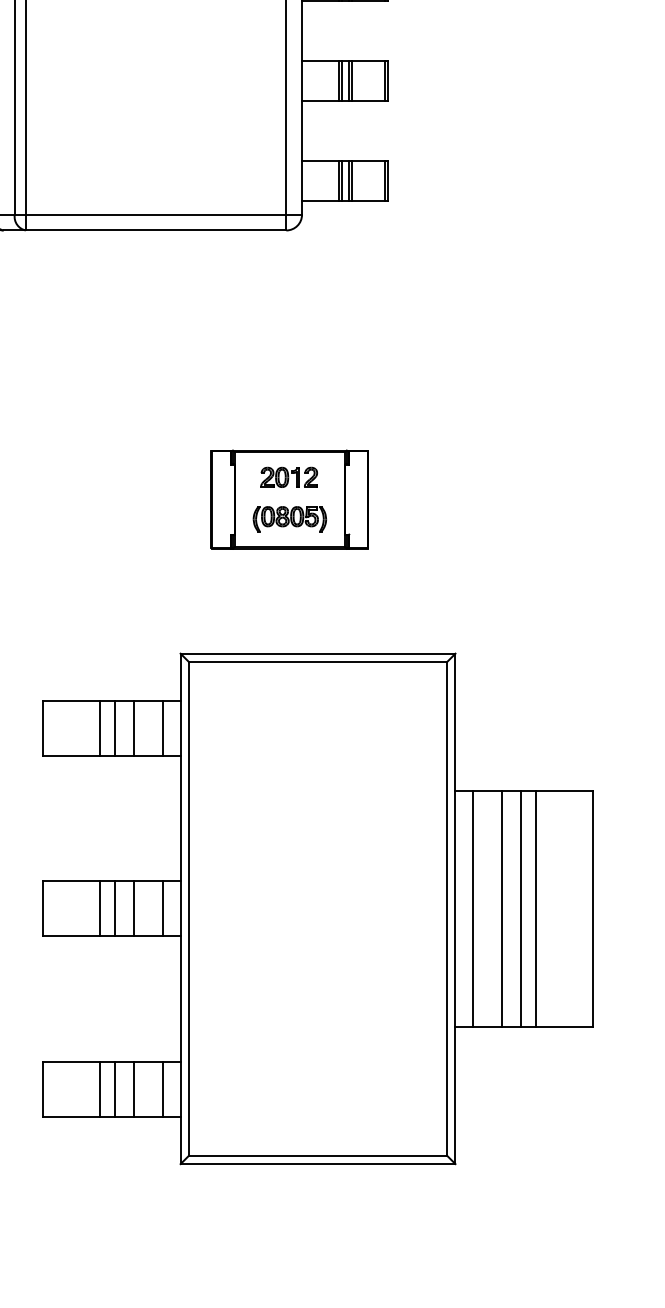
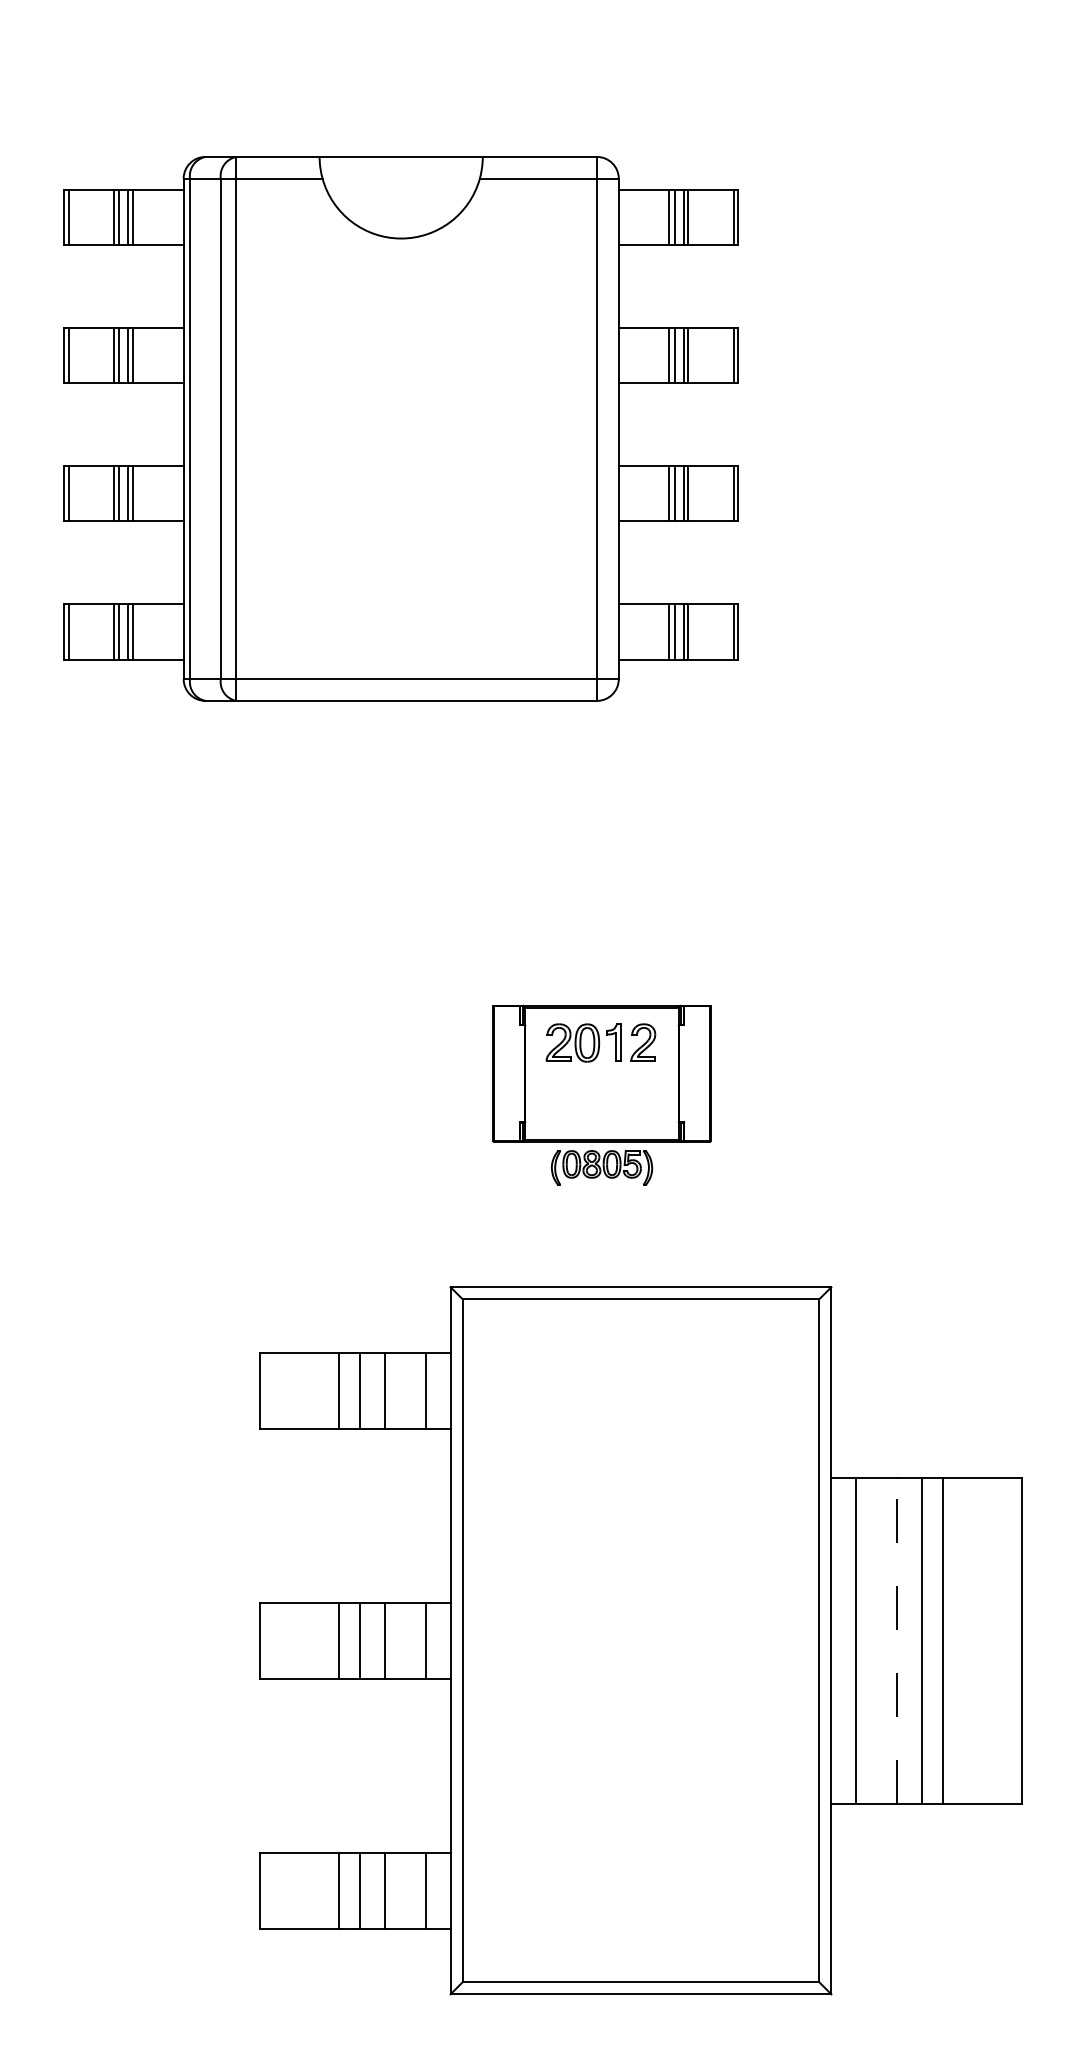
part: (288, 477) -> (600, 1042), size x1.4
part: (289, 518) -> (601, 1167), moved
line: (502, 908) -> (896, 1640), solid -> dashed

